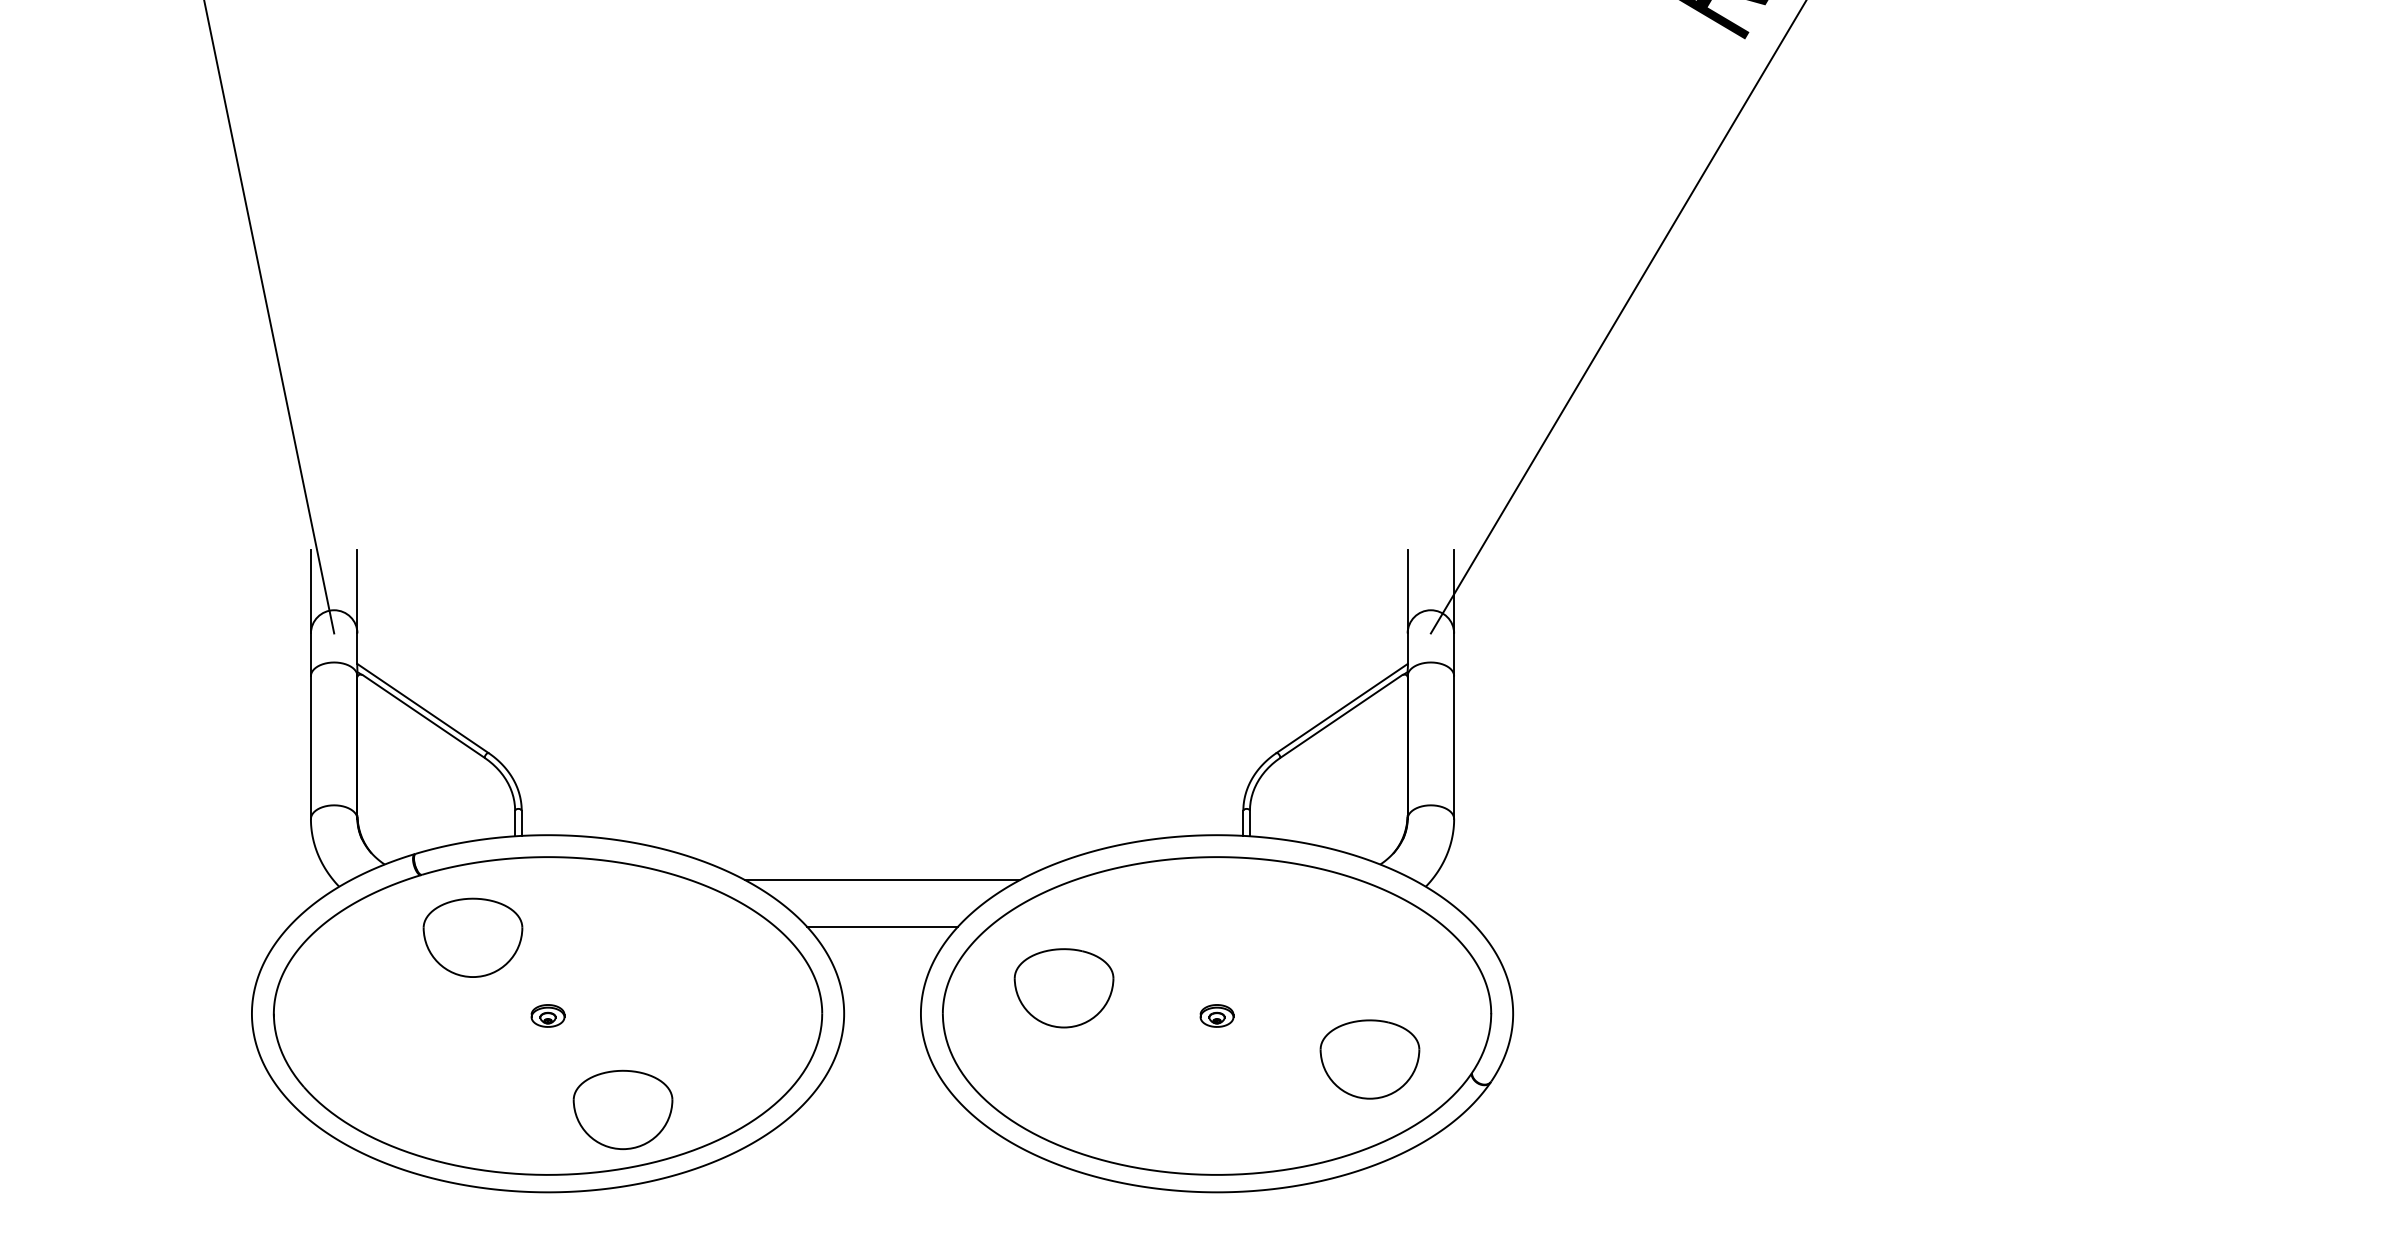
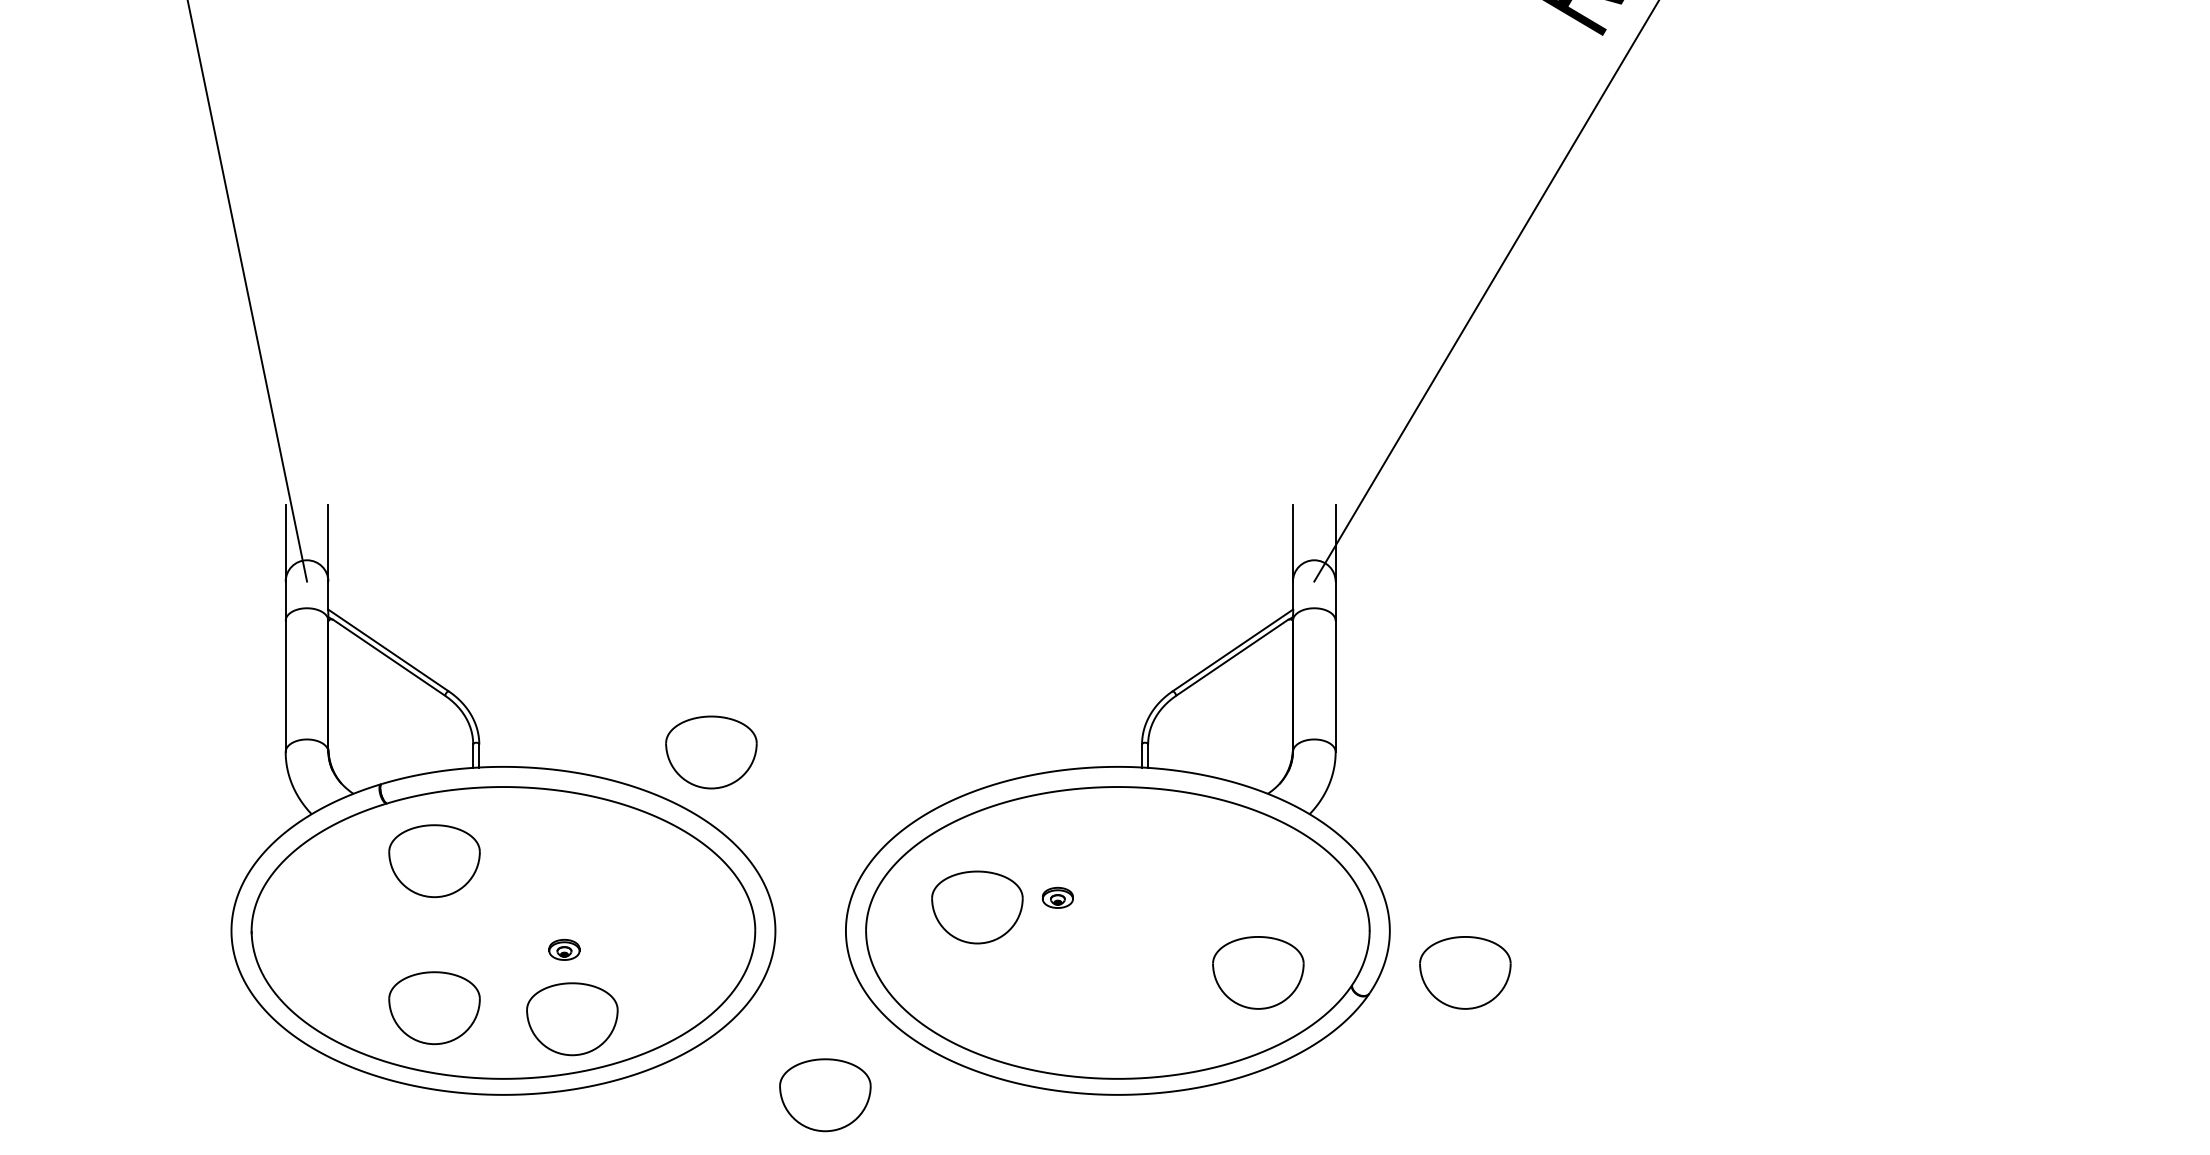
part: (774, 819) -> (711, 752), added
line: (882, 880) -> (810, 808), removed
line: (882, 926) -> (810, 850), removed
part: (548, 1015) -> (564, 949), moved
part: (1216, 1015) -> (1057, 897), moved
part: (1595, 1059) -> (1465, 972), added
part: (472, 1098) -> (434, 1008), added
part: (898, 1192) -> (825, 1095), added

